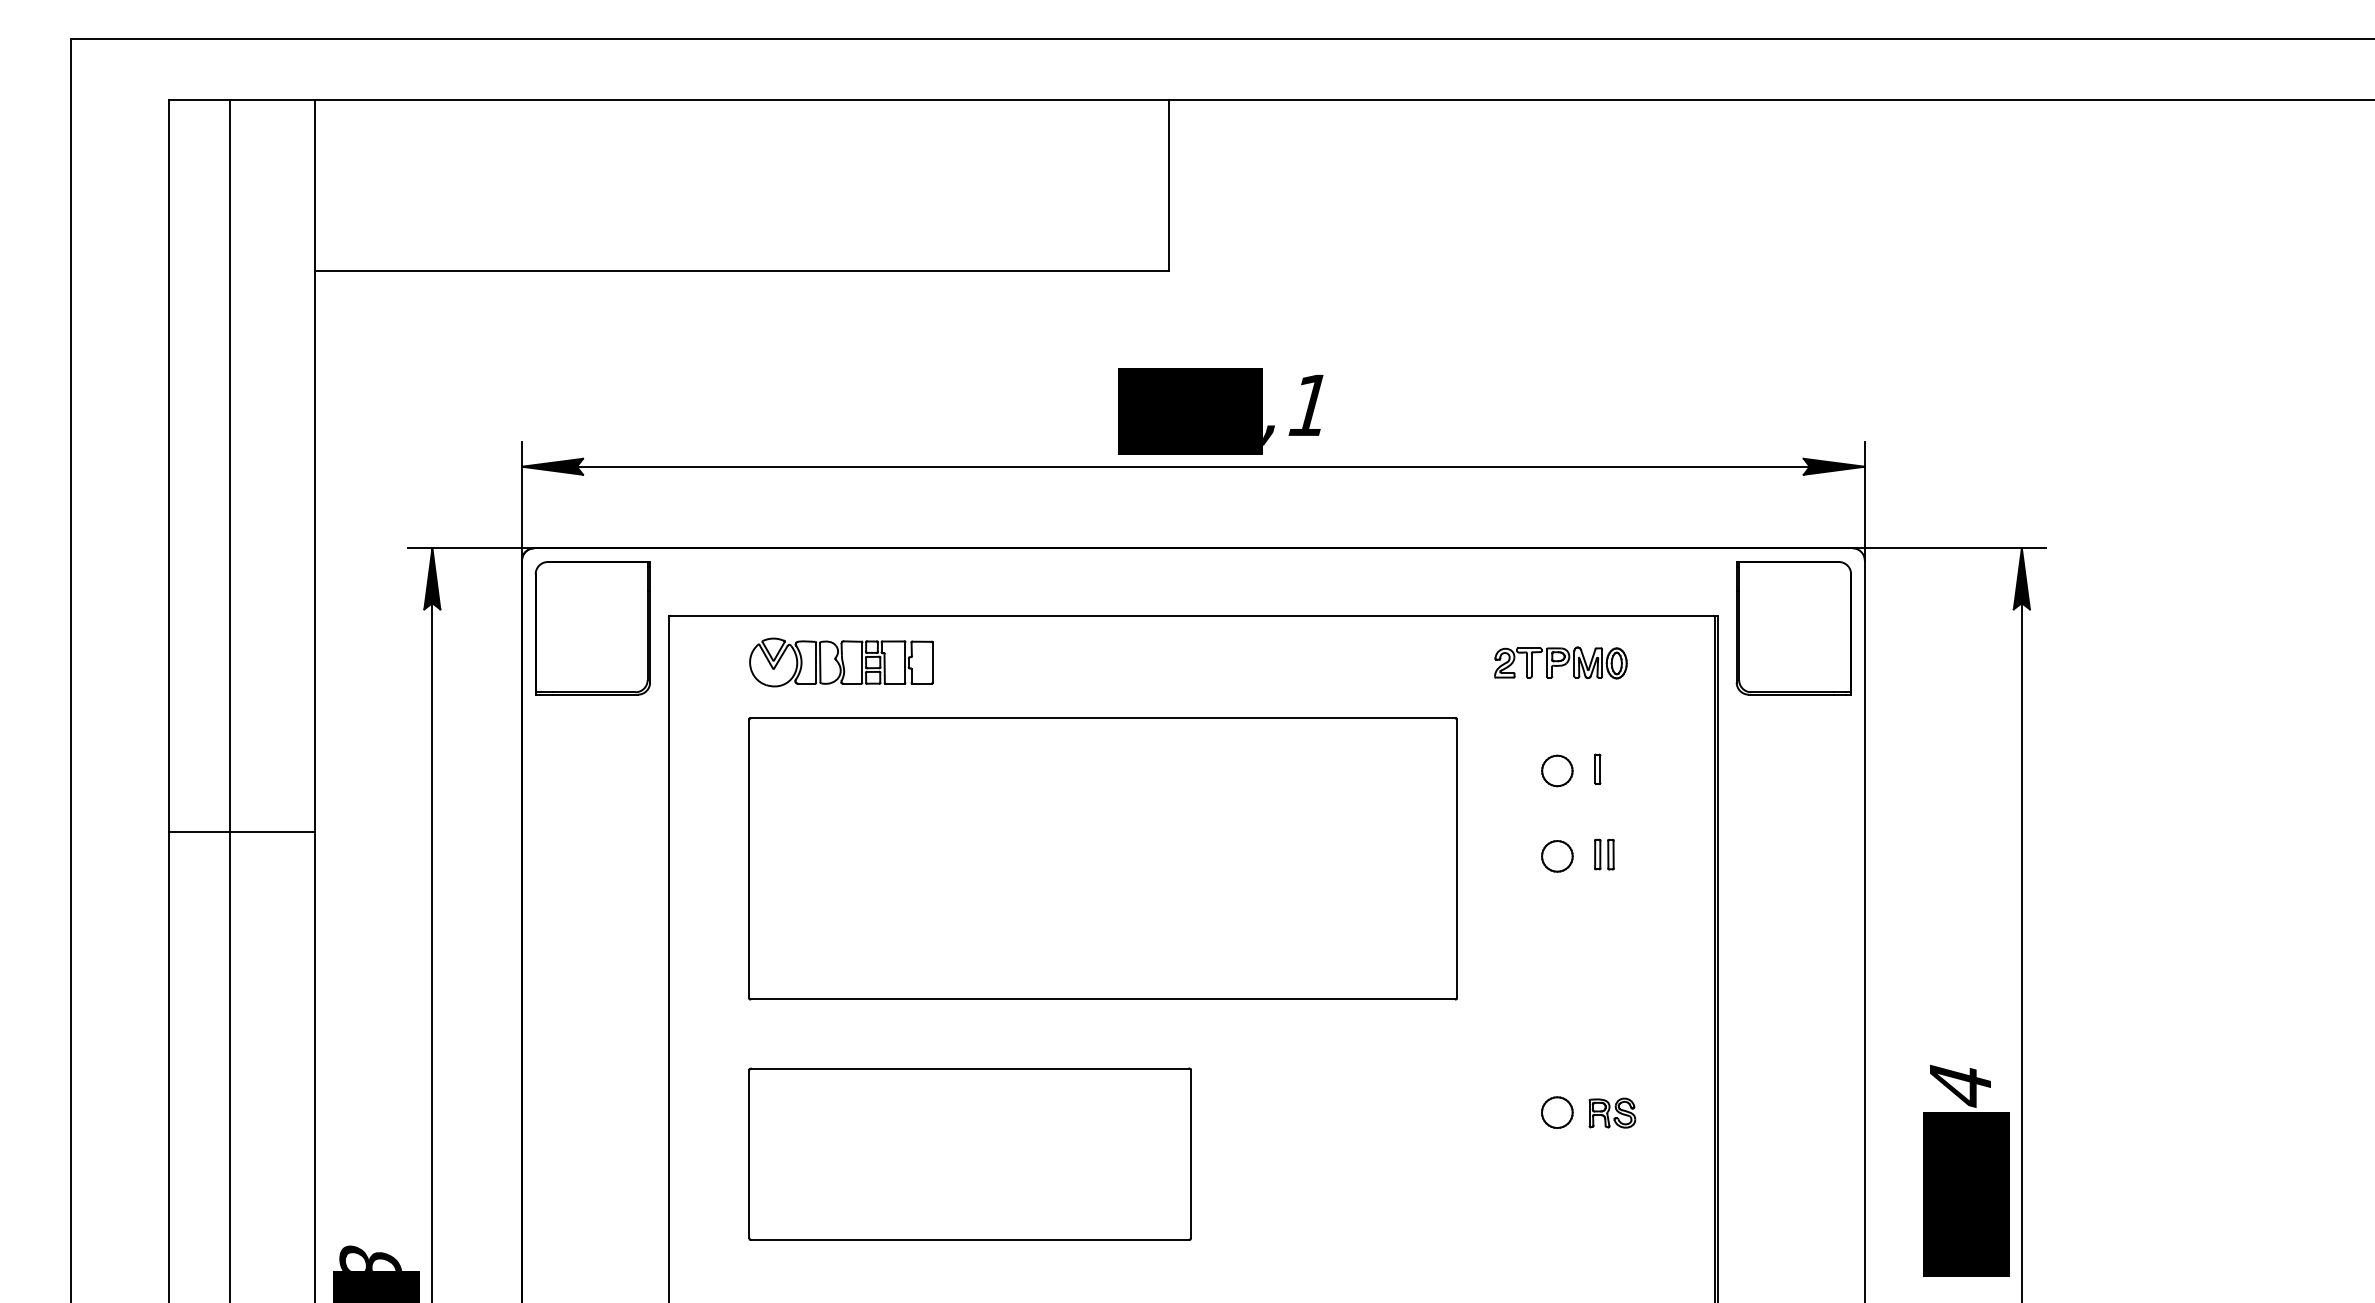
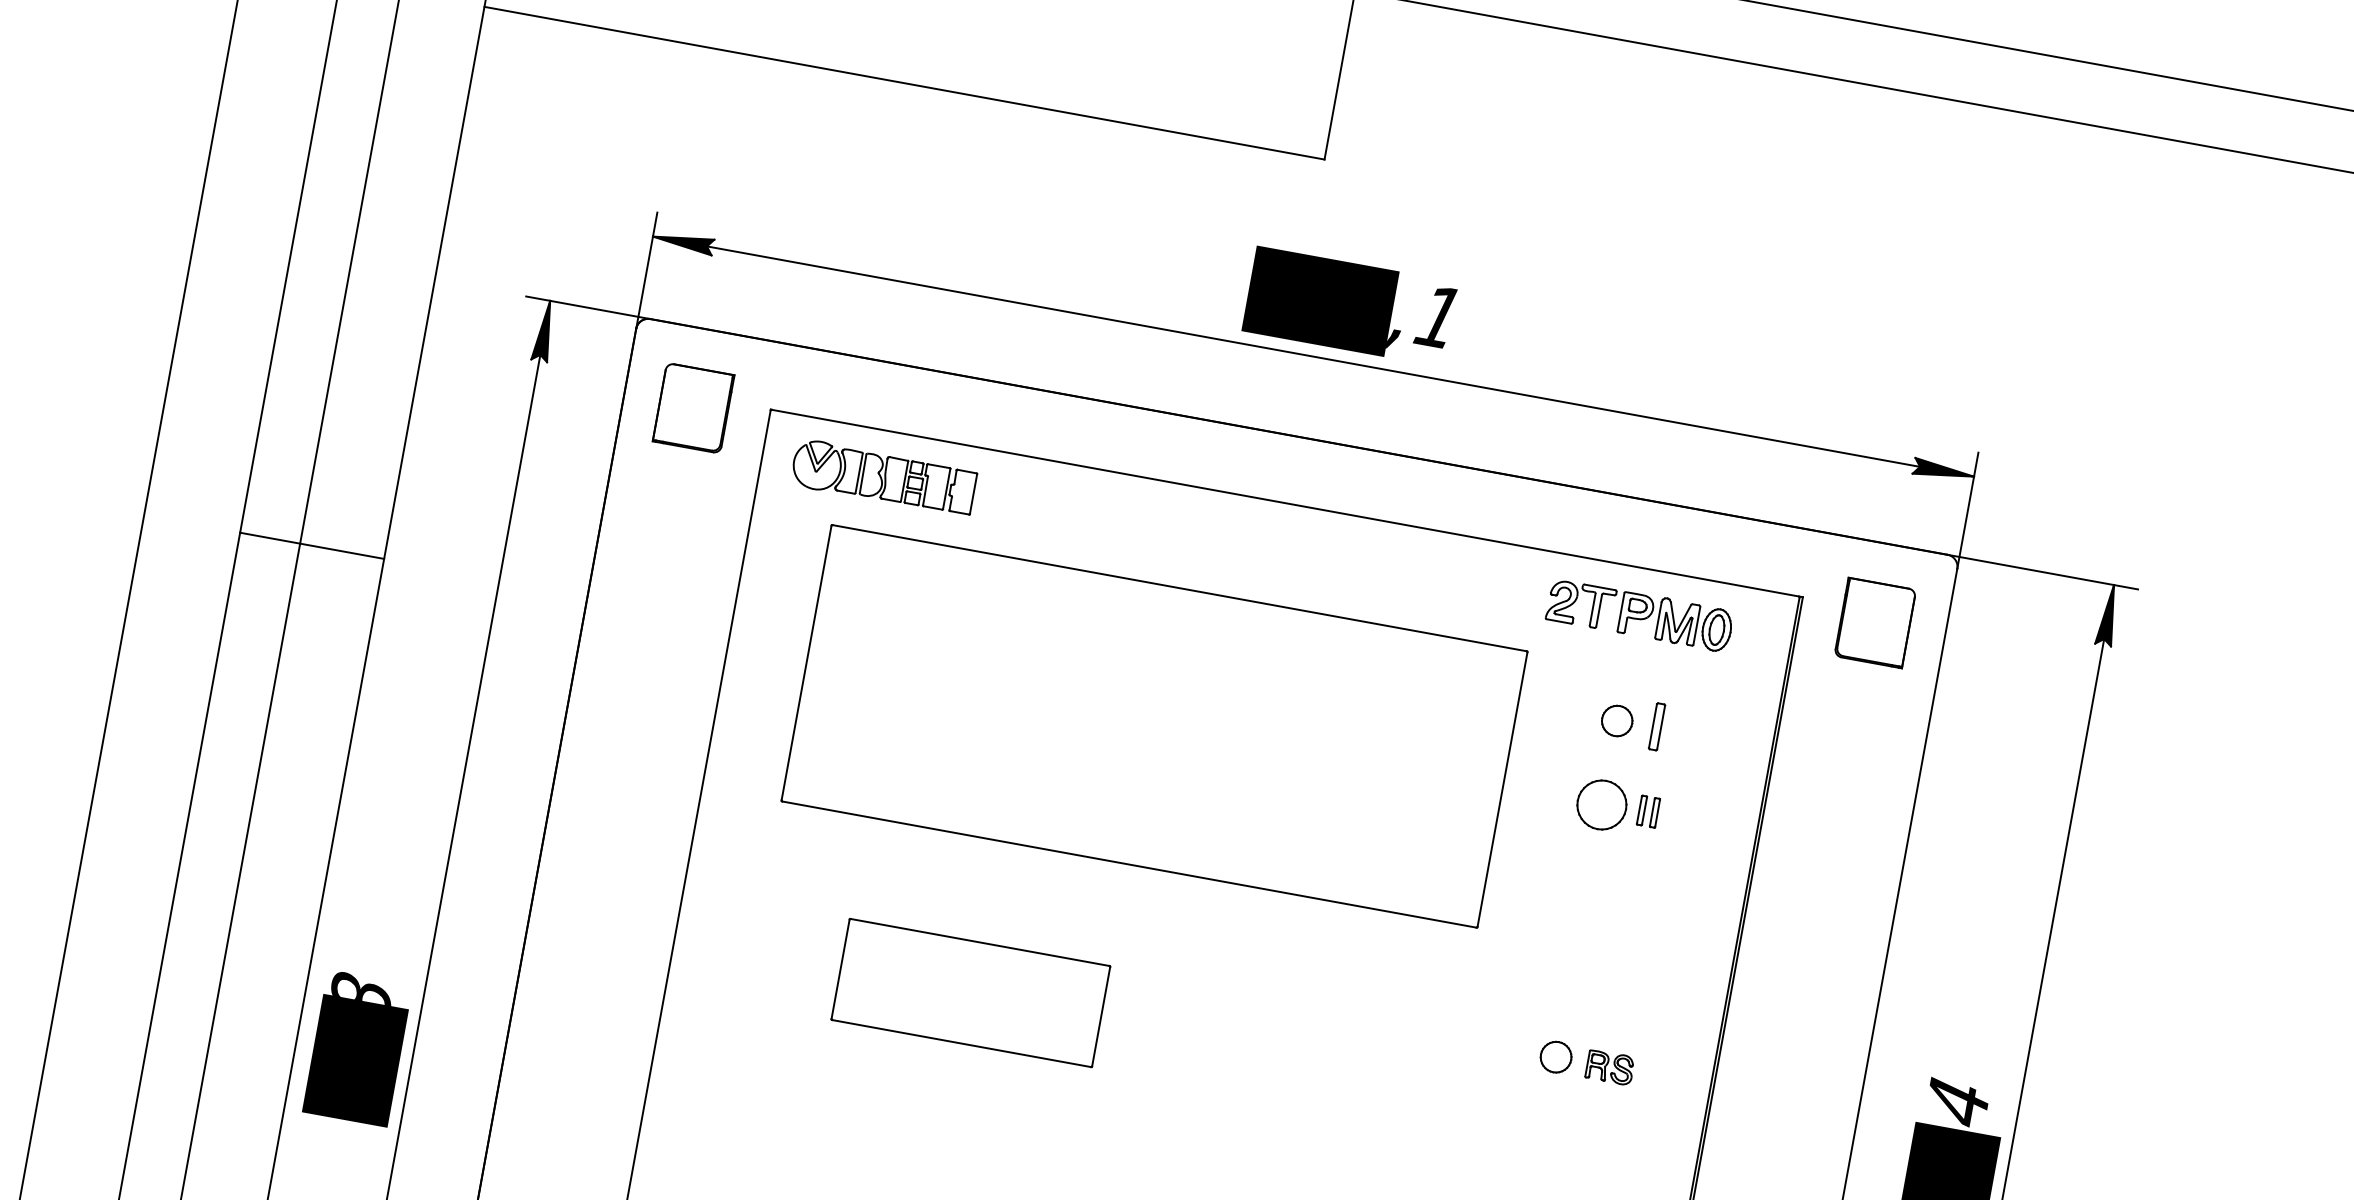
part: (592, 628) -> (693, 408), size x0.6
part: (1793, 628) -> (1875, 623), size x0.6
part: (841, 662) -> (884, 477), moved
part: (1560, 662) -> (1639, 614), size x1.4
part: (1597, 768) -> (1657, 725), size x1.6
part: (1557, 856) -> (1602, 805), size x1.6
part: (969, 1153) -> (970, 992), size x0.6

